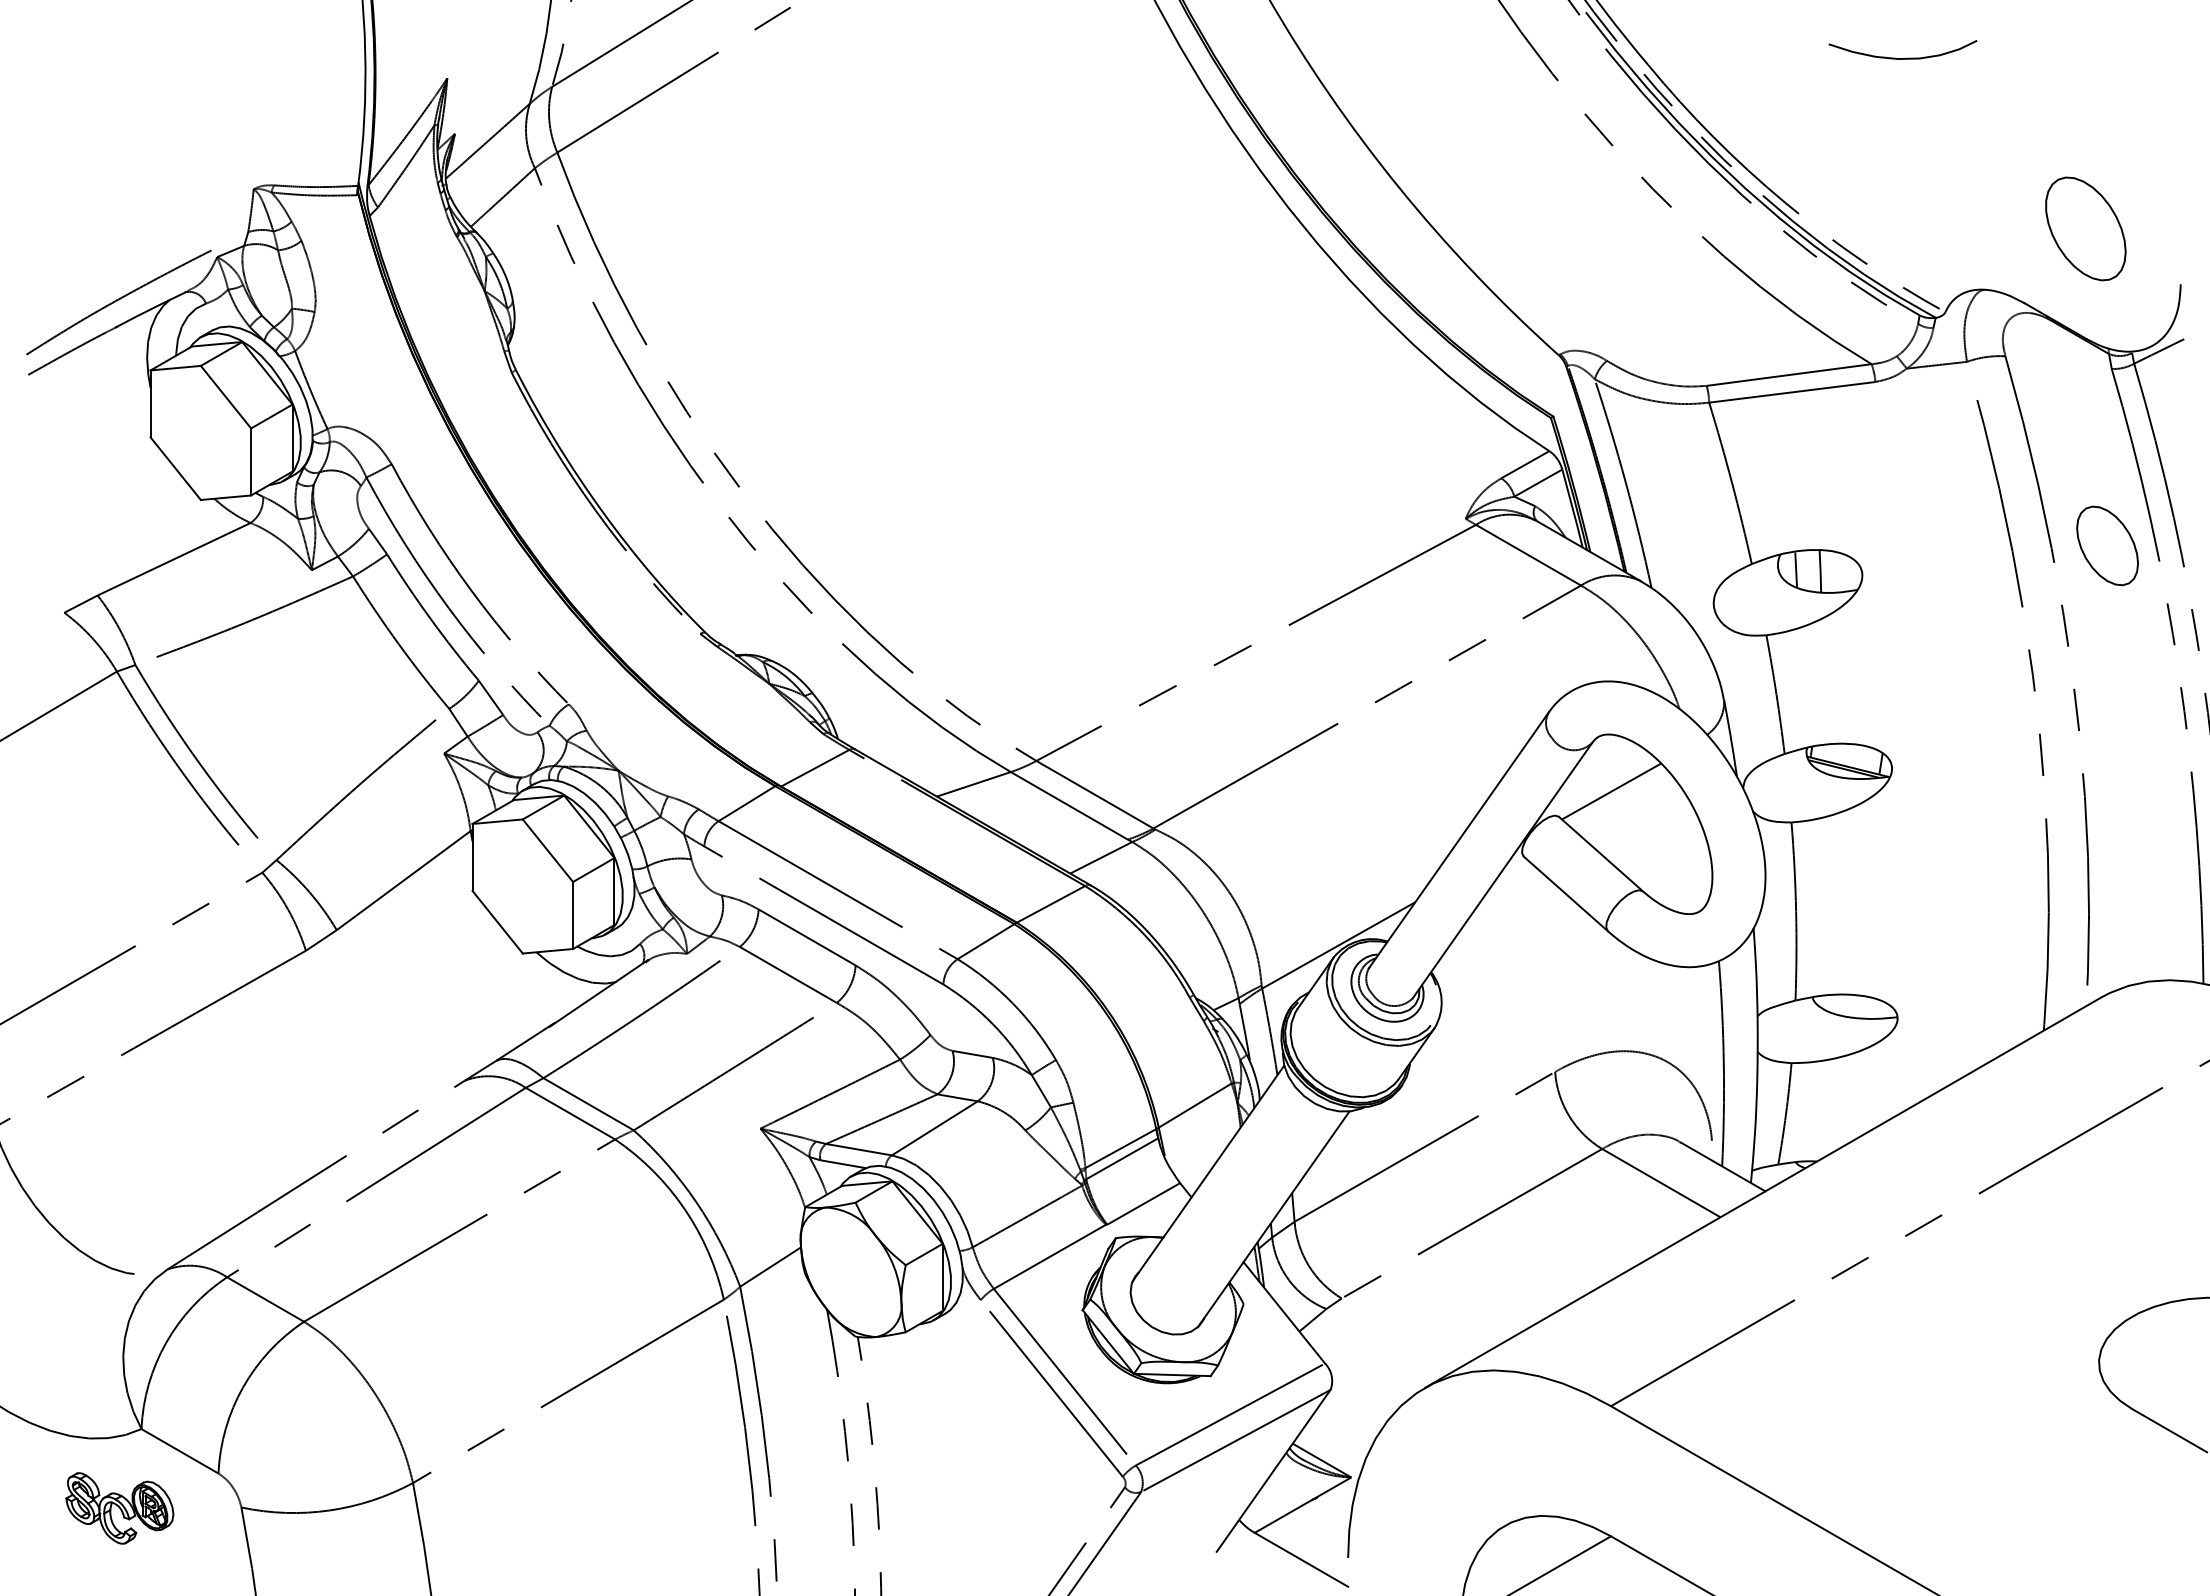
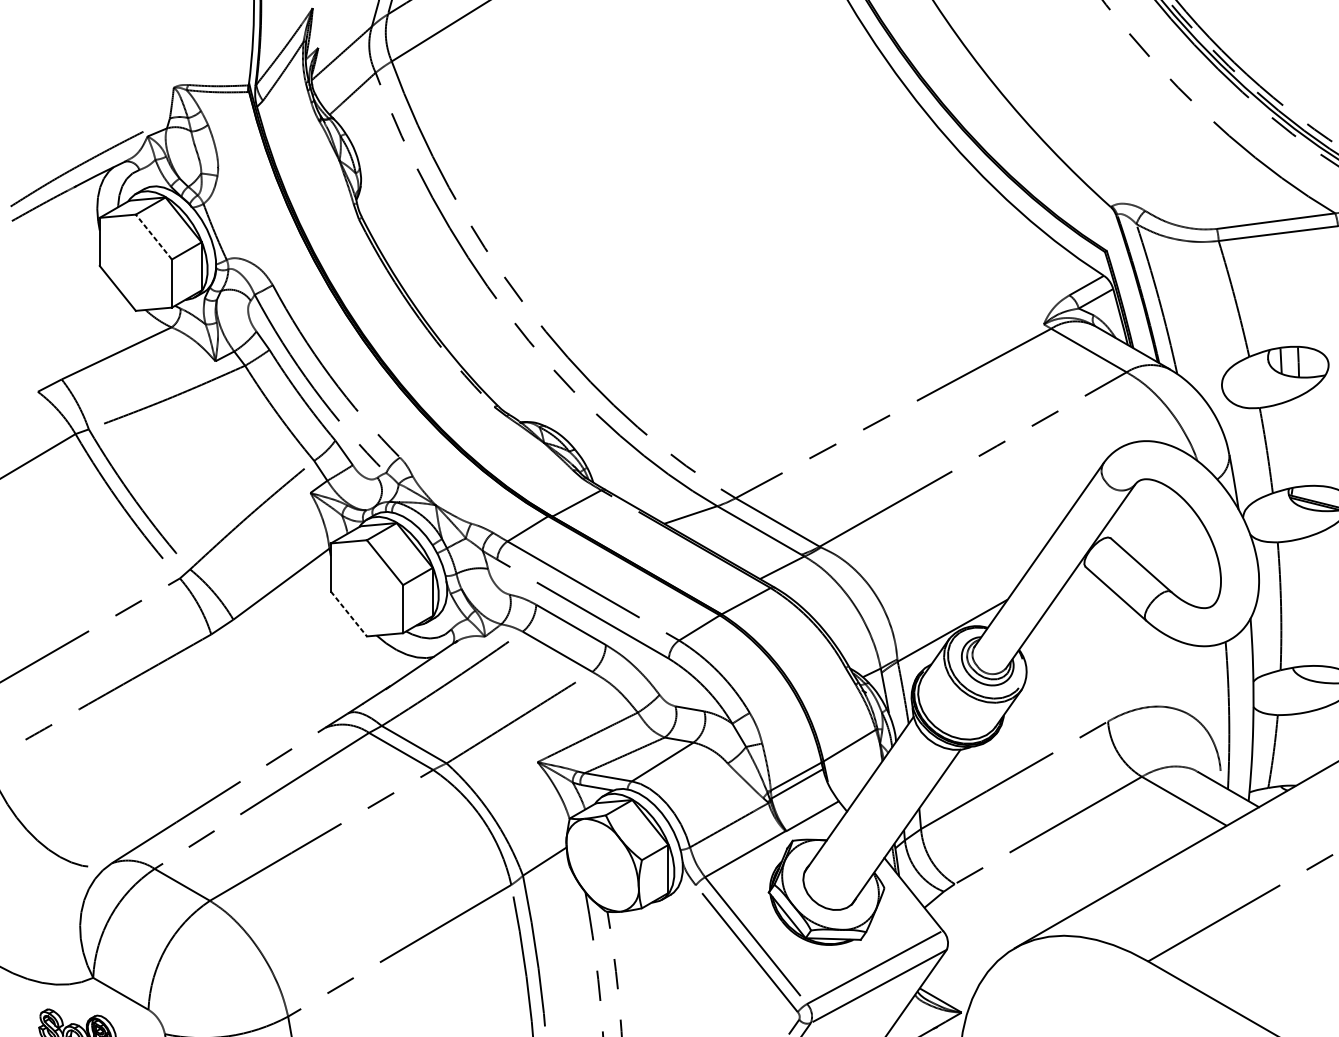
line: (225, 396) -> (153, 236), solid -> dashed
line: (1611, 791) -> (1148, 520), removed
line: (497, 922) -> (348, 614), solid -> dashed

